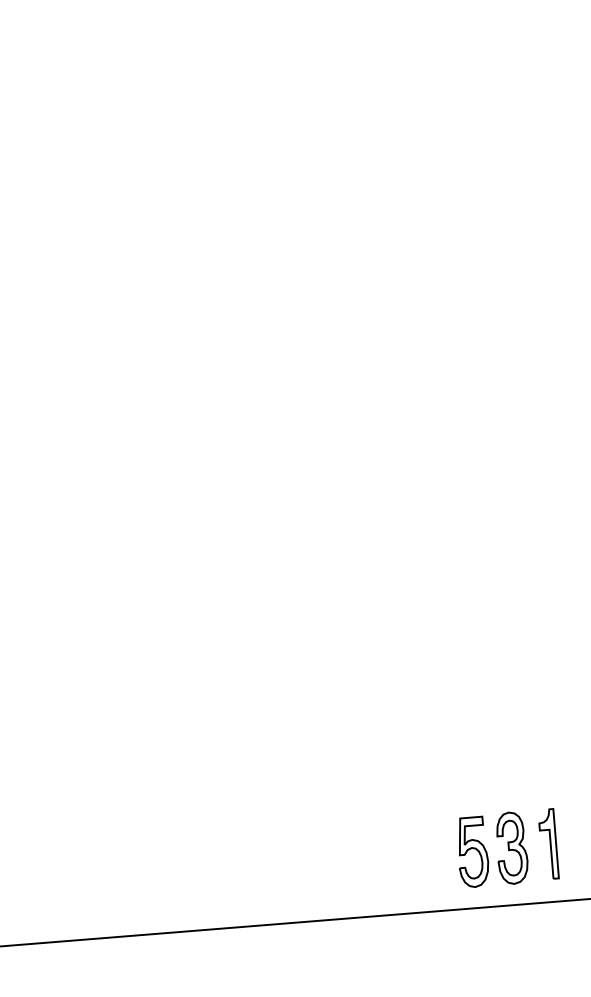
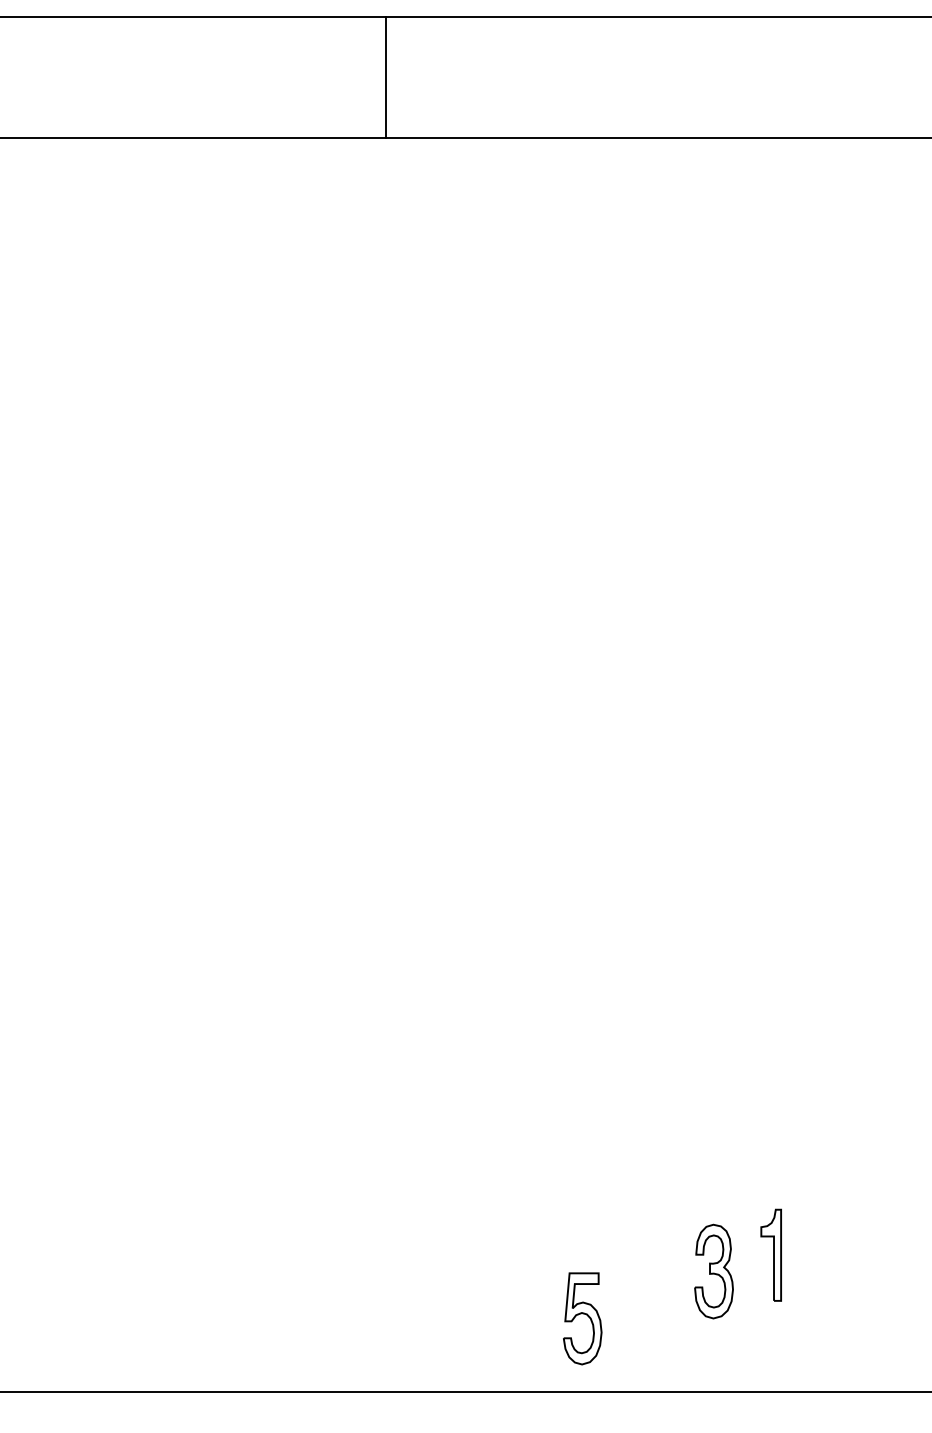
part: (547, 843) -> (770, 1254), moved
part: (511, 848) -> (713, 1271), moved
part: (472, 852) -> (582, 1318), moved

